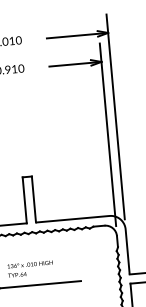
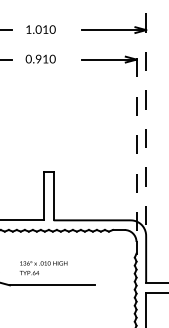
line: (115, 116) -> (146, 117), solid -> dashed
line: (107, 134) -> (136, 135), solid -> dashed

